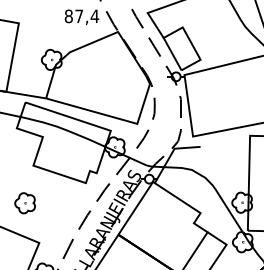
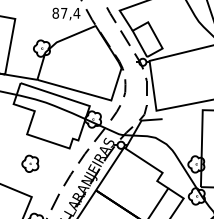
part: (25, 202) -> (30, 163), moved

